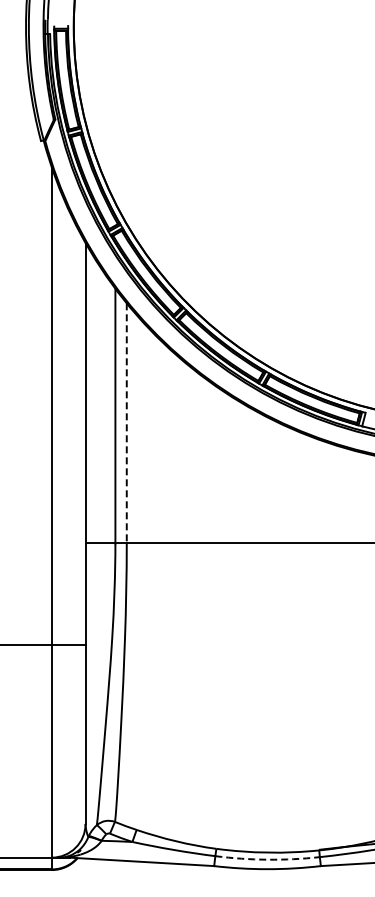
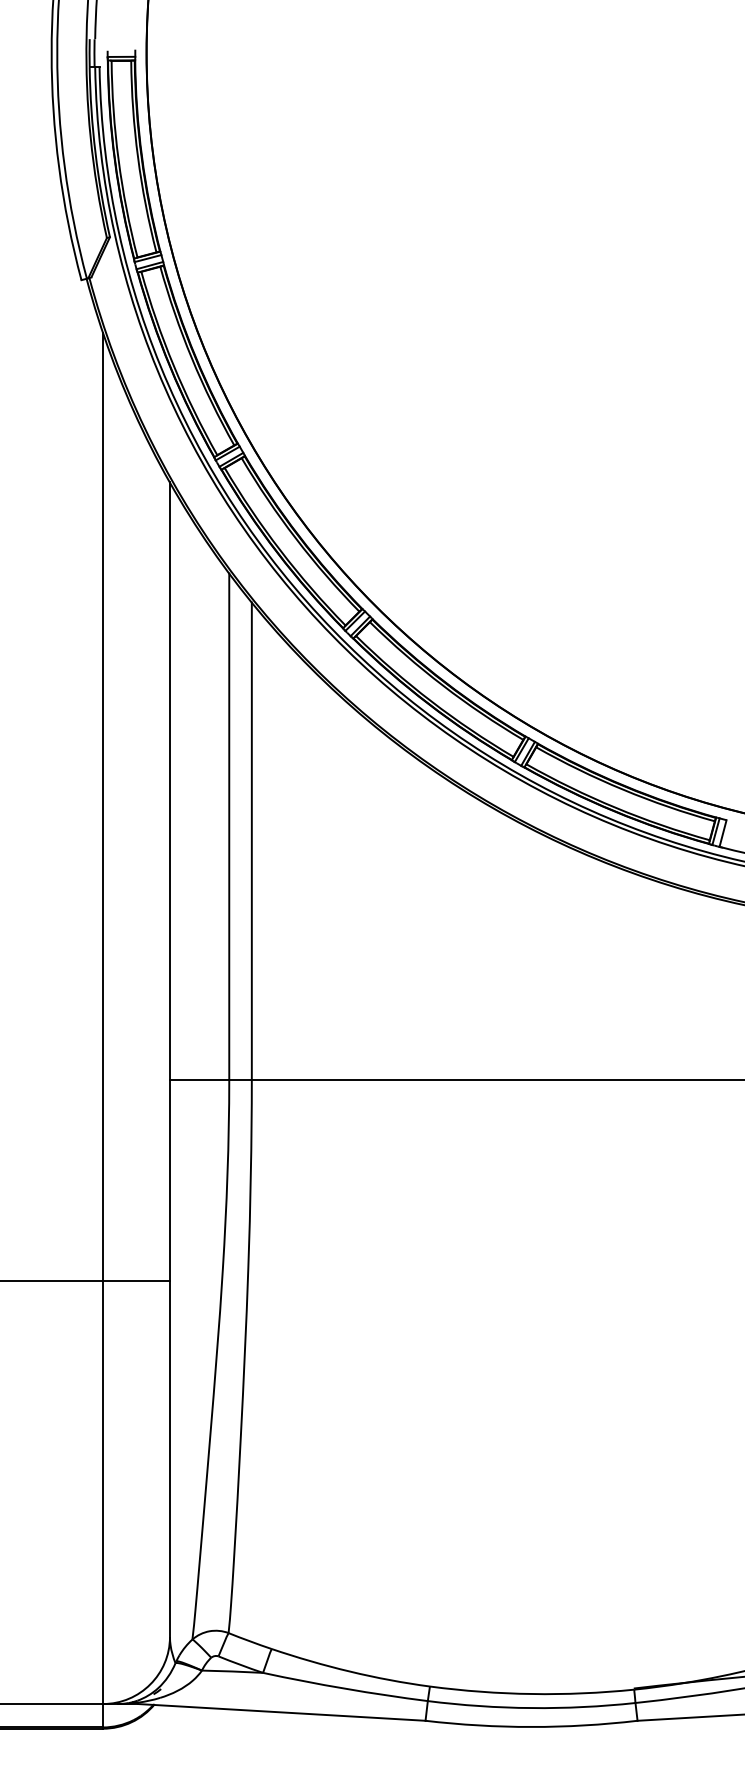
line: (126, 423) -> (251, 841), dashed -> solid
arc: (267, 859) -> (531, 1707), dashed -> solid

